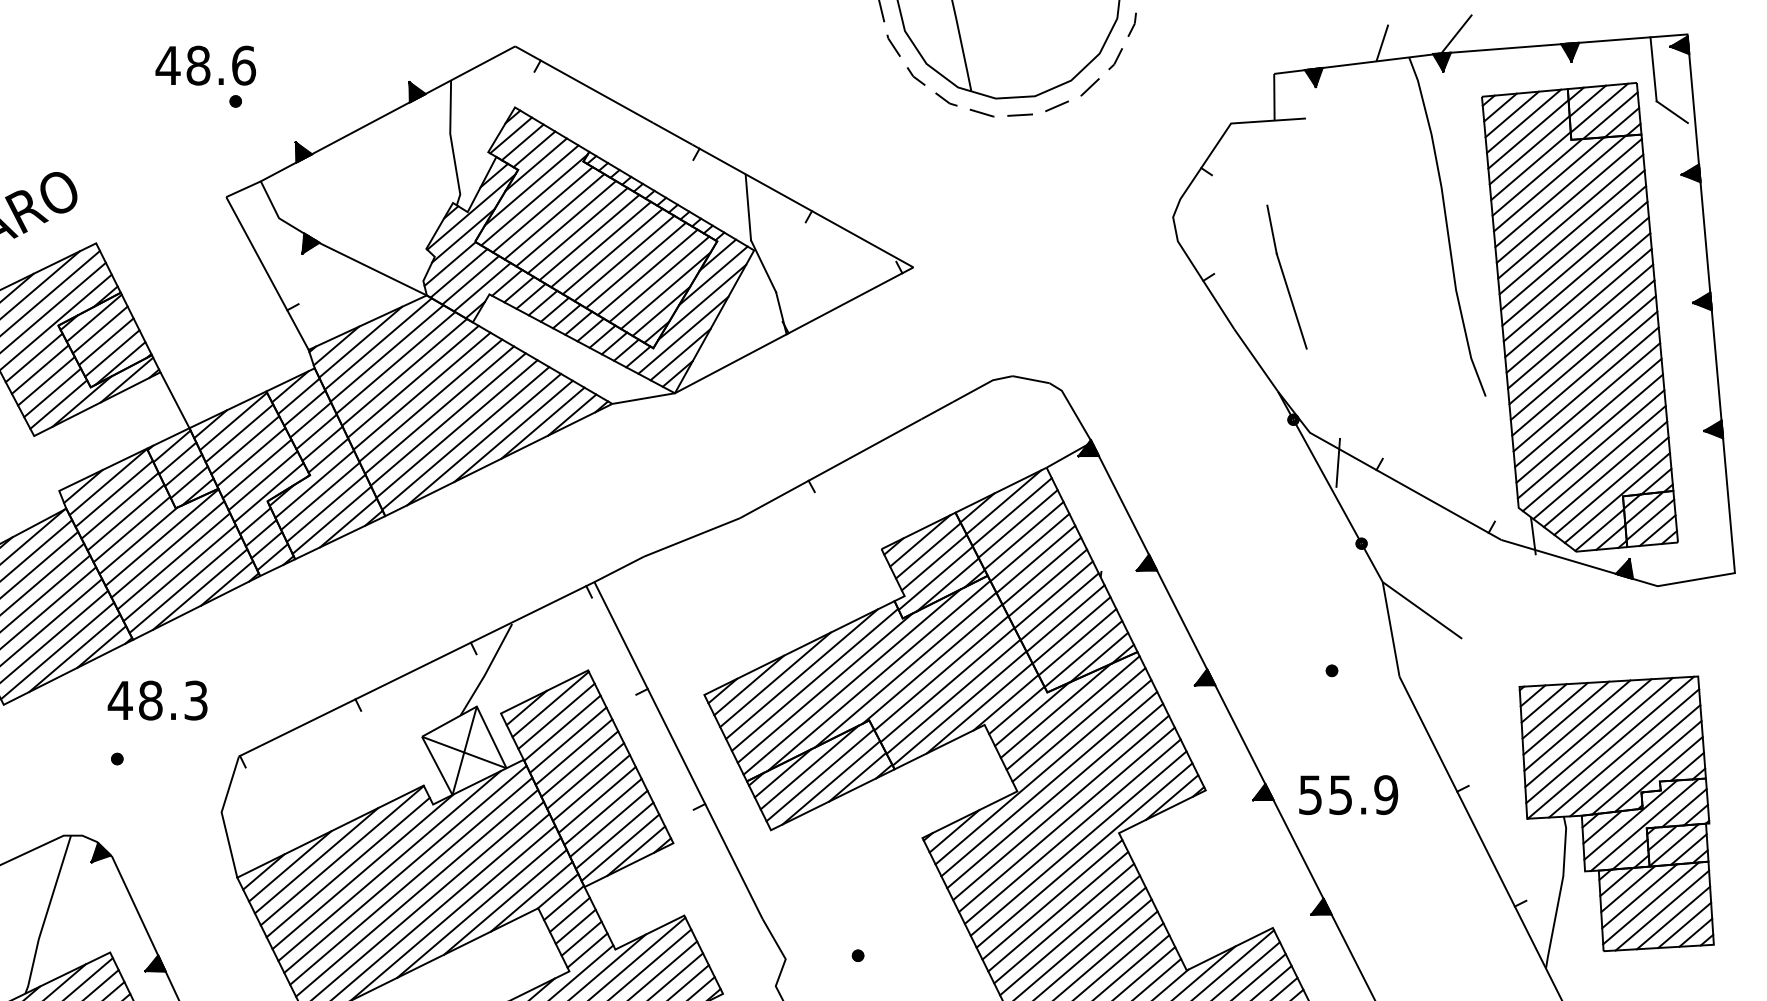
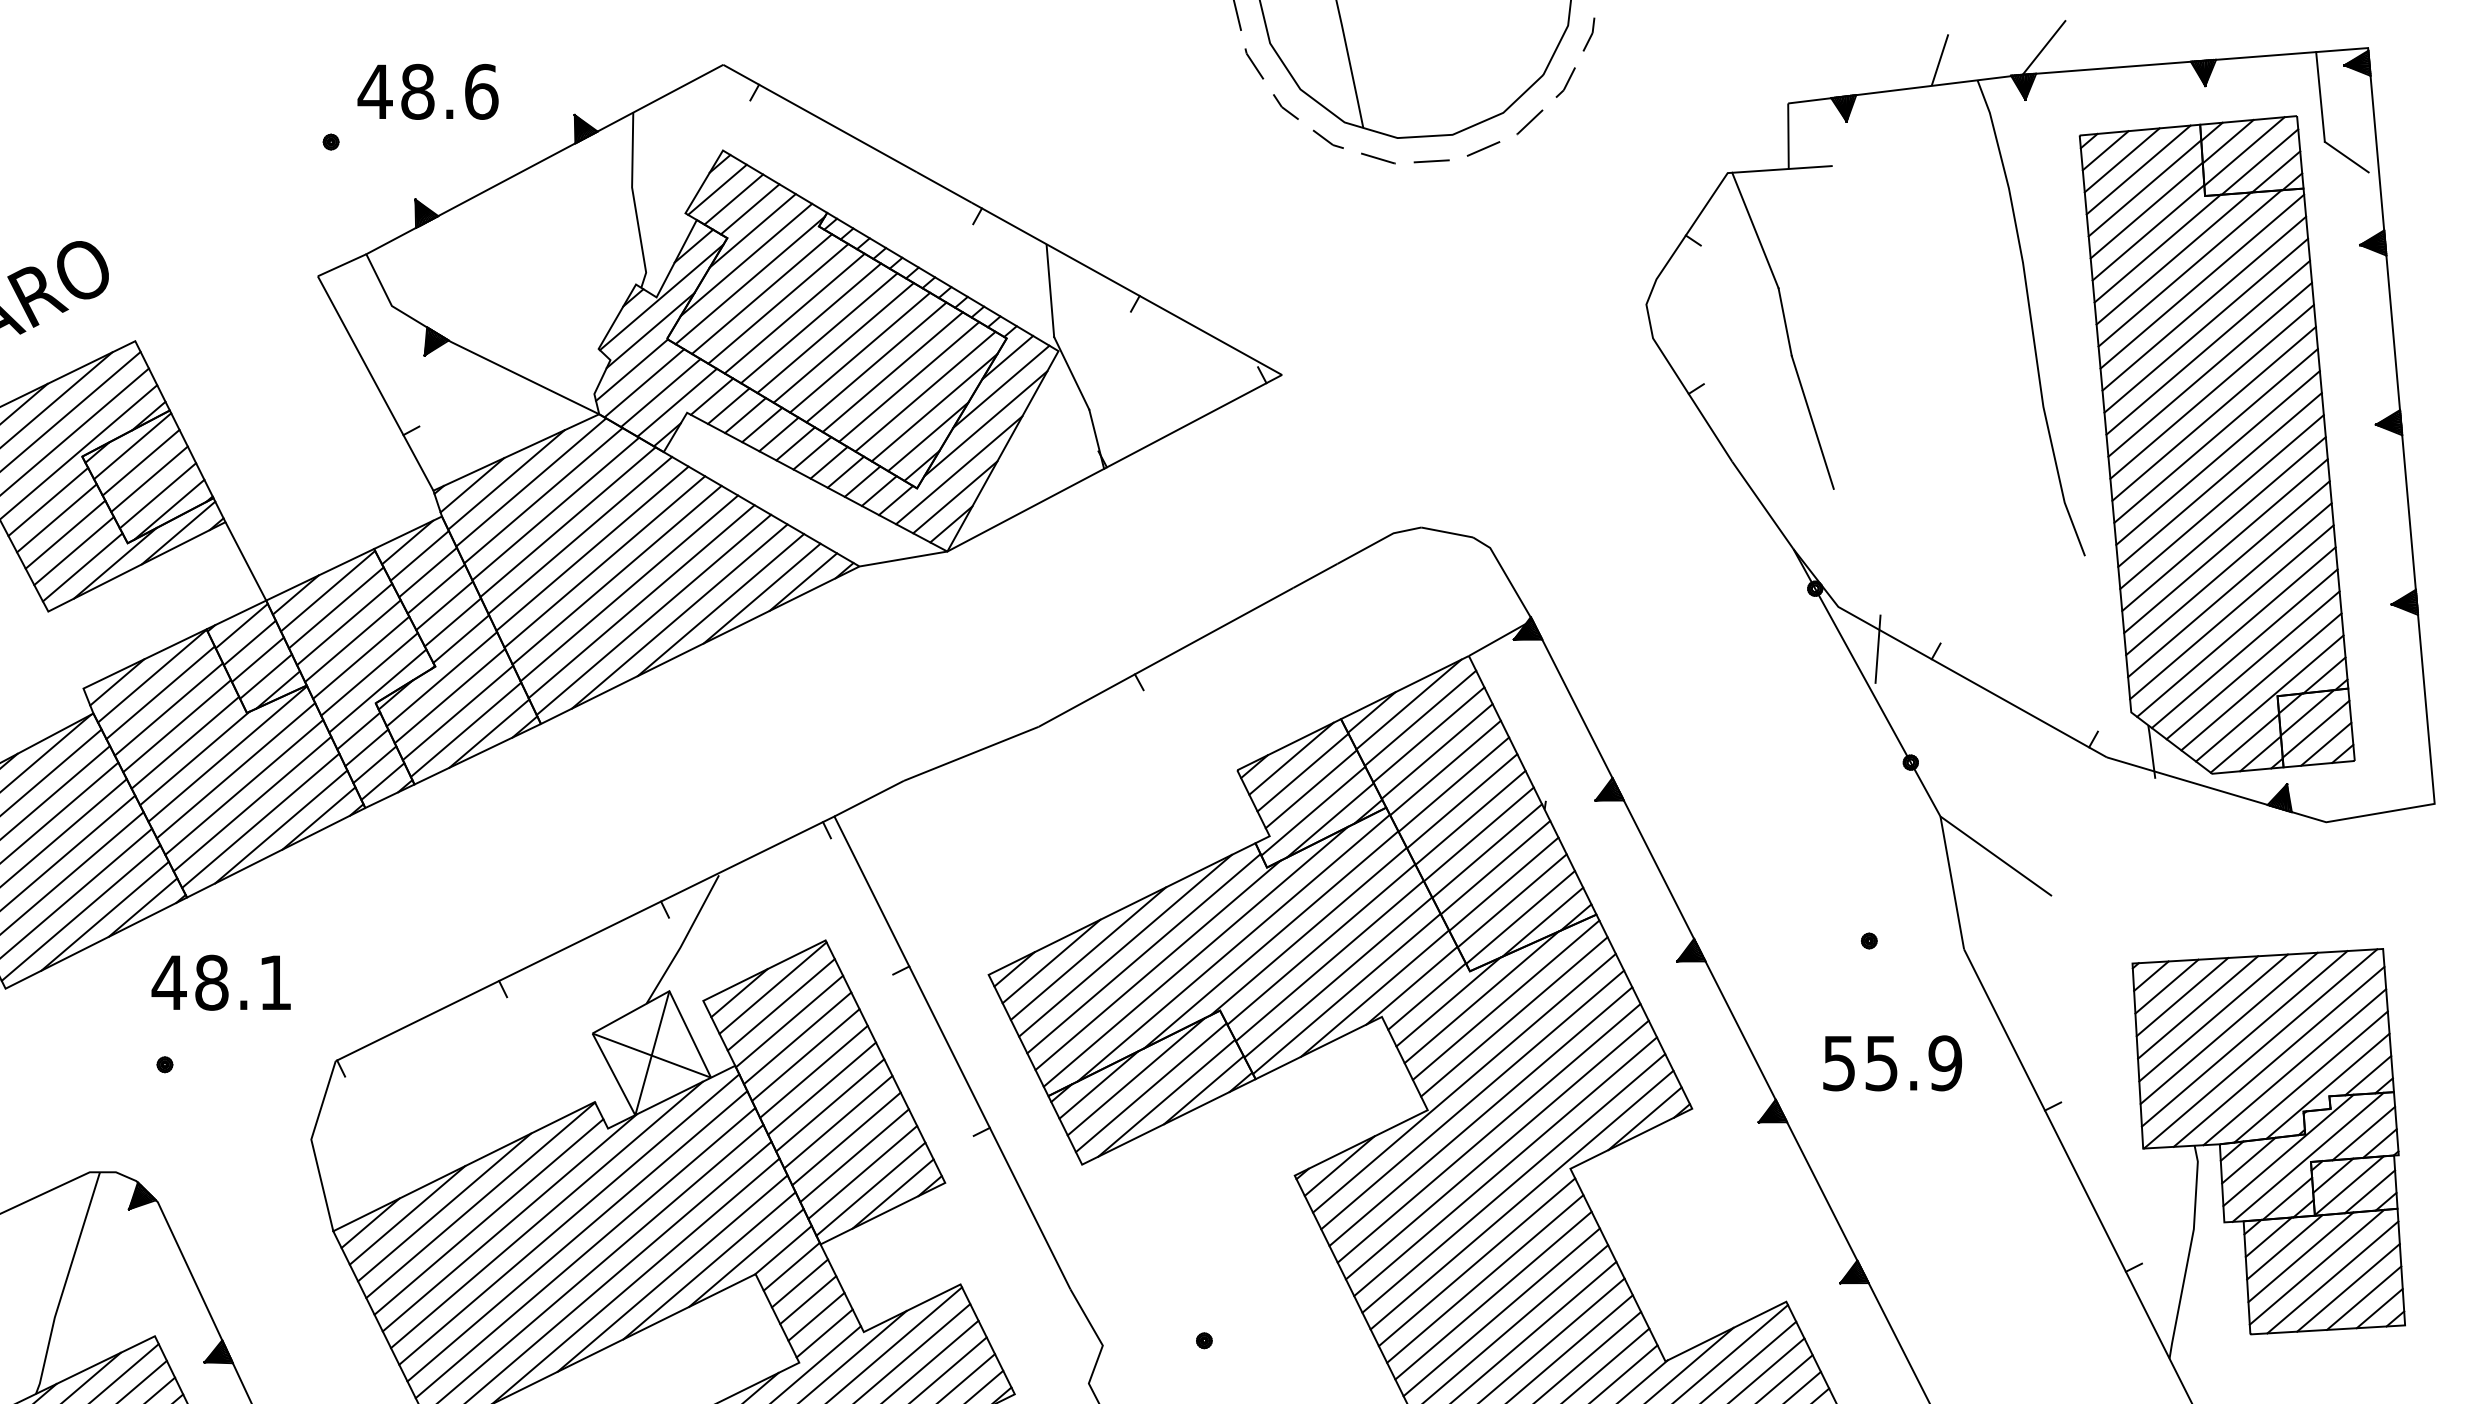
text: (205, 65) -> (427, 91), moved
line: (1250, 164) -> (1755, 230), added
text: (196, 700) -> (275, 982), 48.3 -> 48.1
text: (1348, 795) -> (1892, 1063), moved

